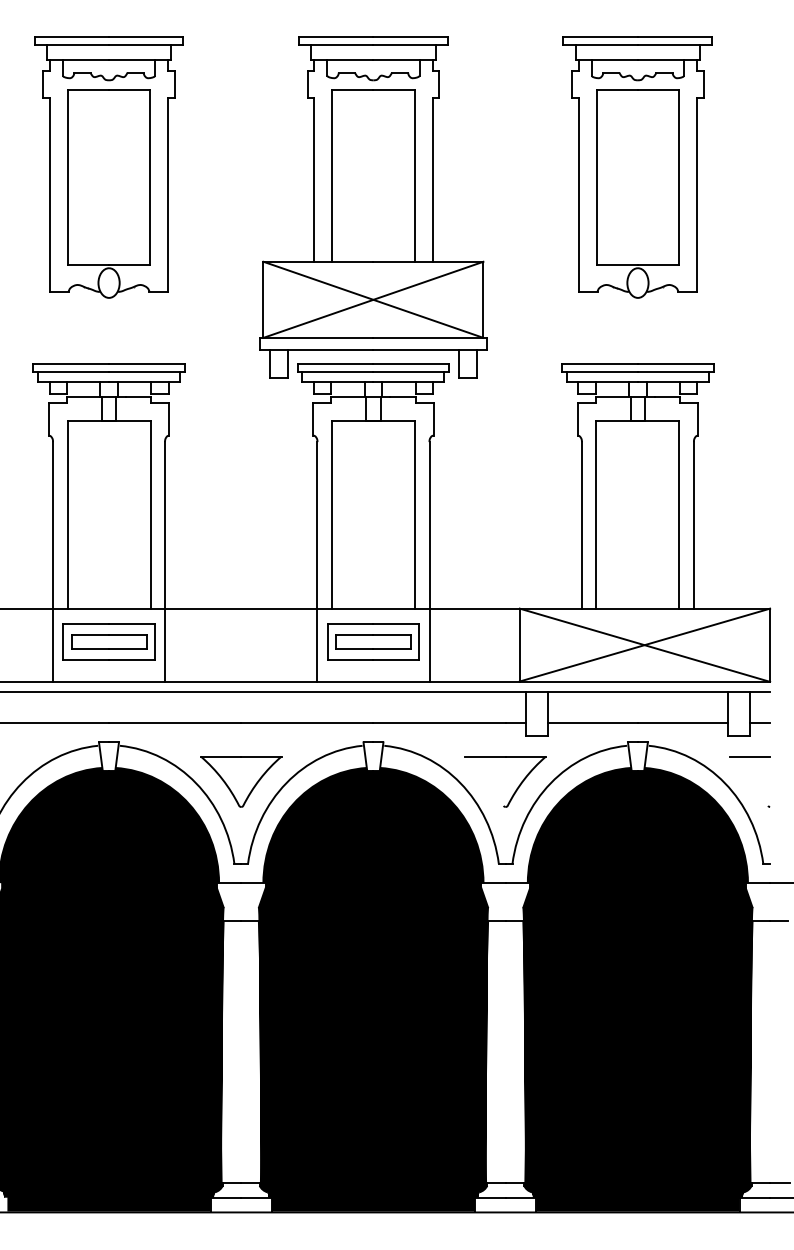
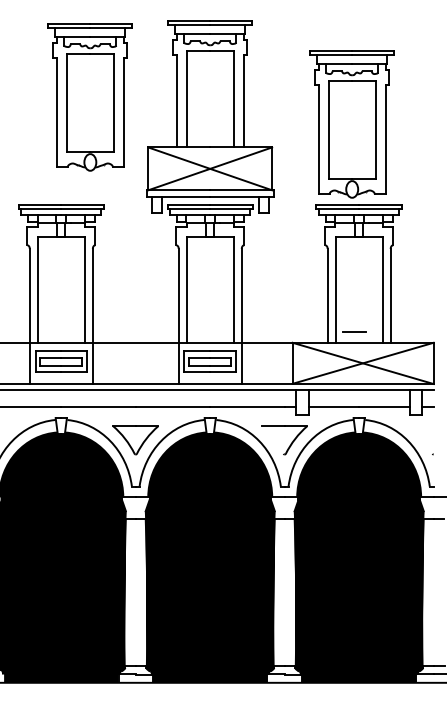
part: (107, 167) -> (89, 97), moved
part: (636, 167) -> (351, 124), moved
line: (750, 755) -> (354, 331), moved

